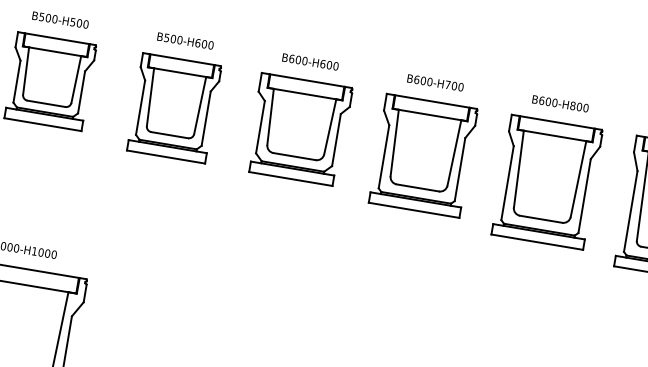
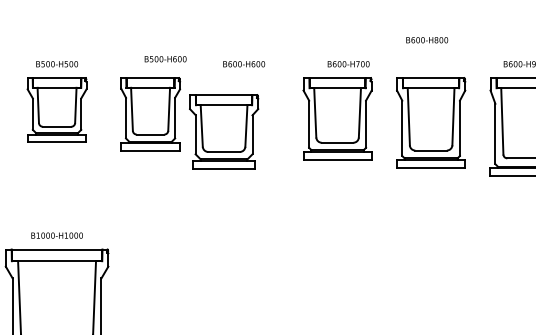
text: (185, 41) -> (165, 59), moved
text: (435, 83) -> (348, 64), moved
text: (560, 104) -> (427, 40), moved
part: (299, 129) -> (224, 131), moved

